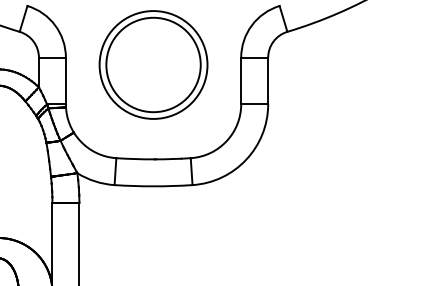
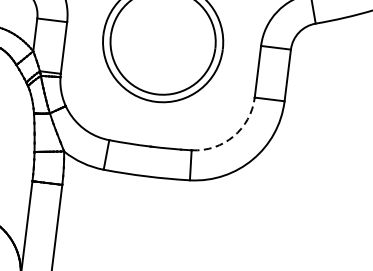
arc: (226, 141) -> (233, 136), solid -> dashed

